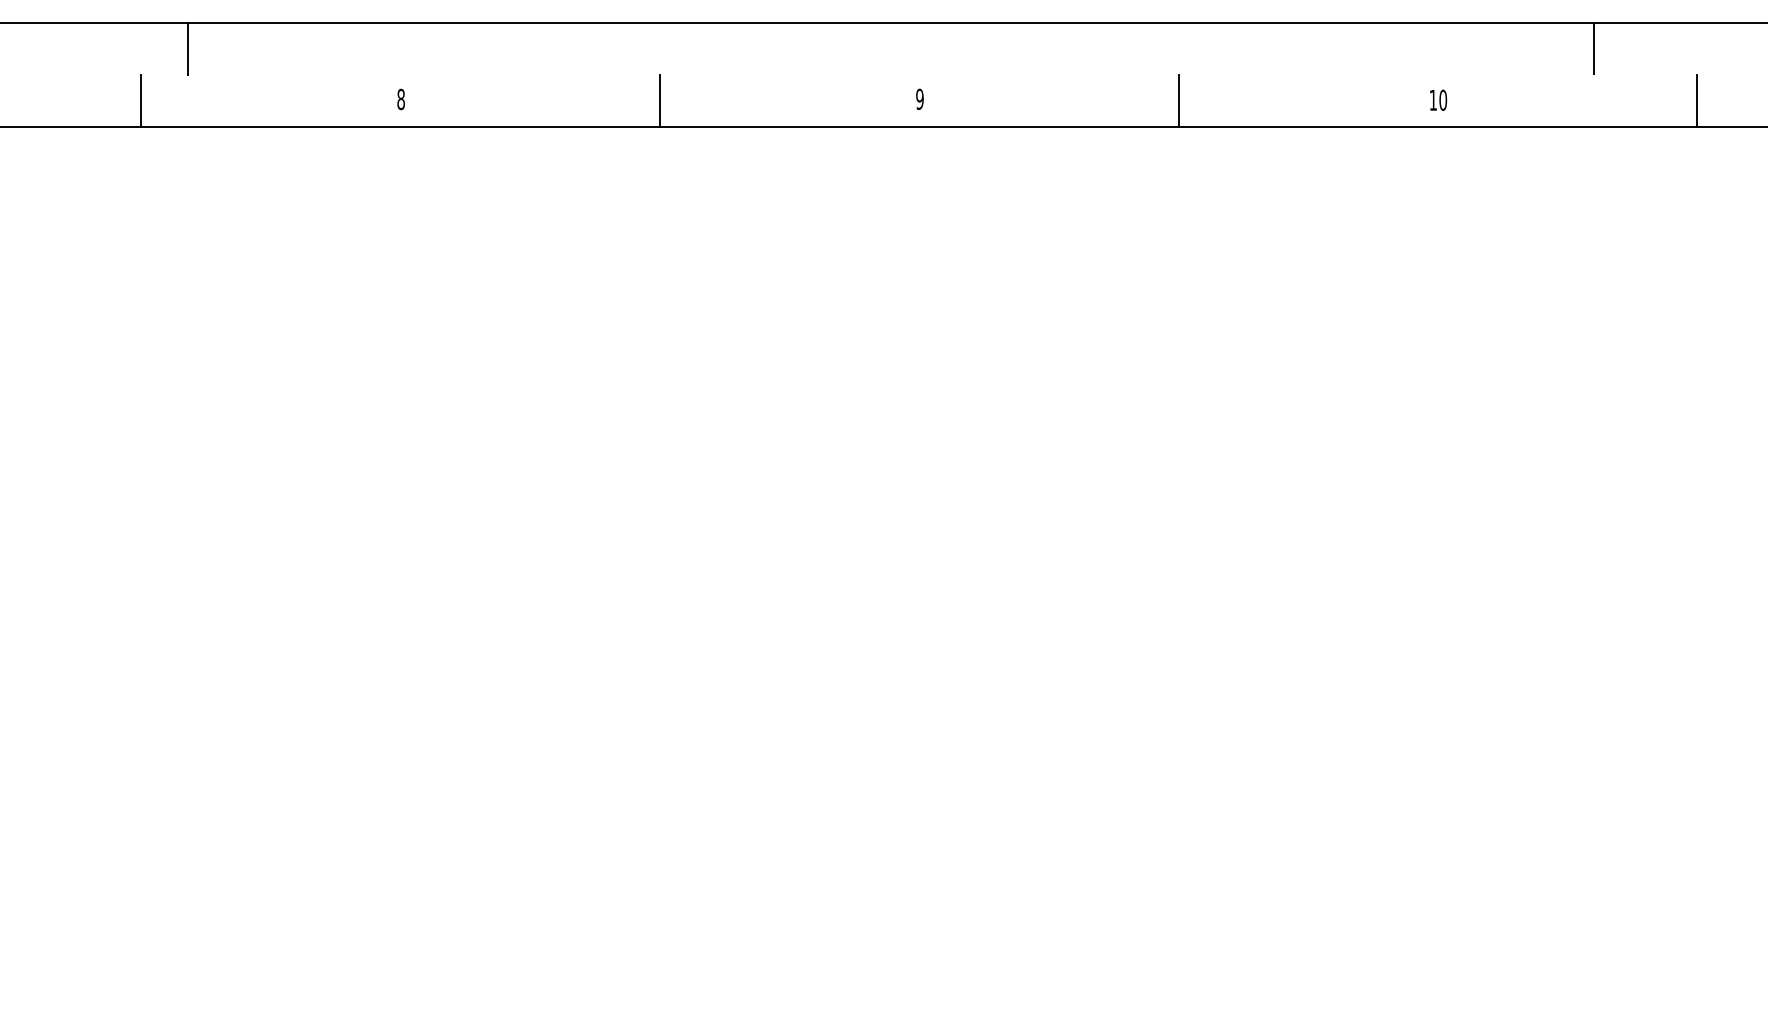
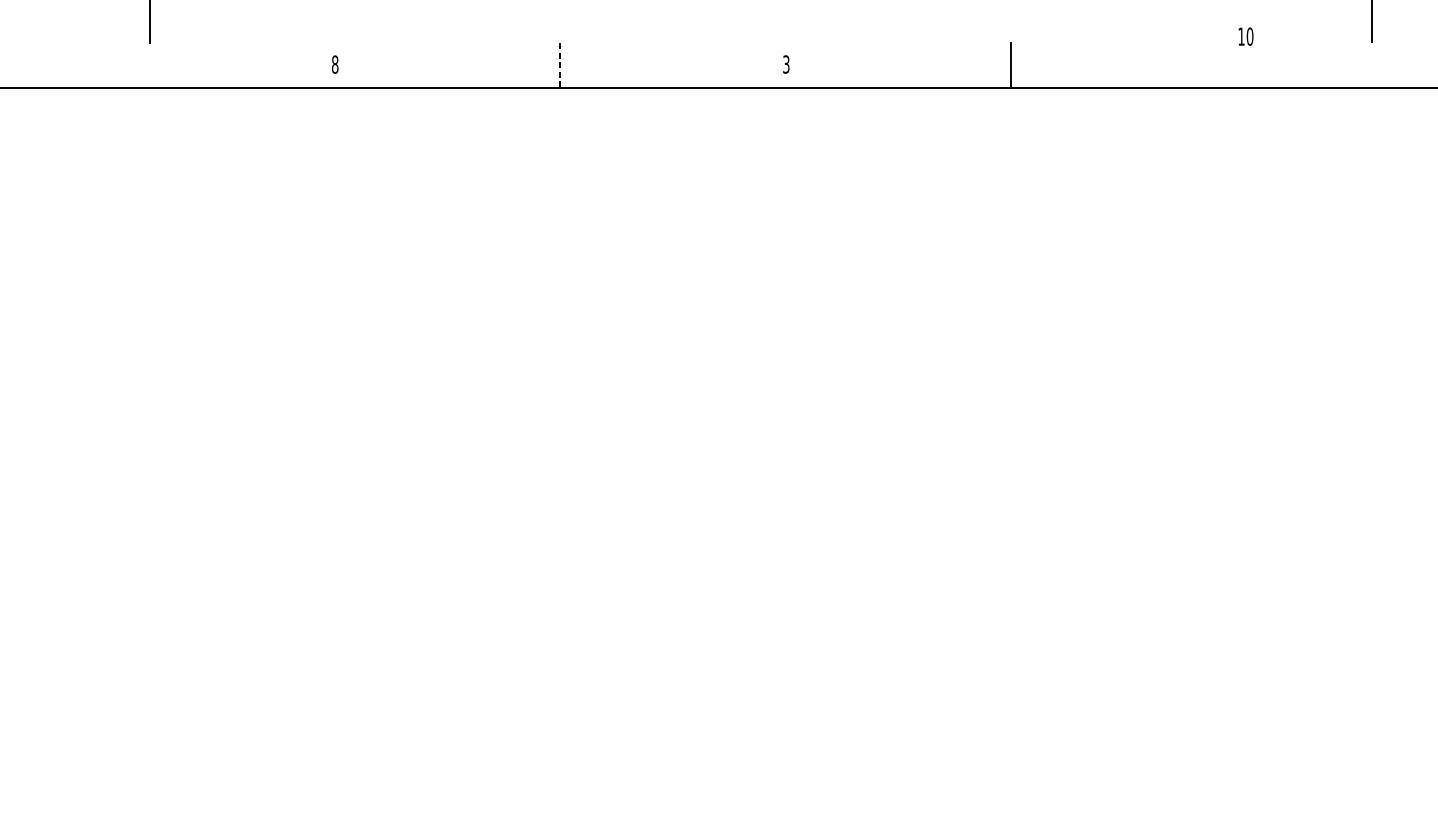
text: (919, 98) -> (785, 63), 9 -> 3
text: (1438, 99) -> (1245, 35), moved
line: (141, 100) -> (109, 65), removed
line: (660, 100) -> (560, 65), solid -> dashed

